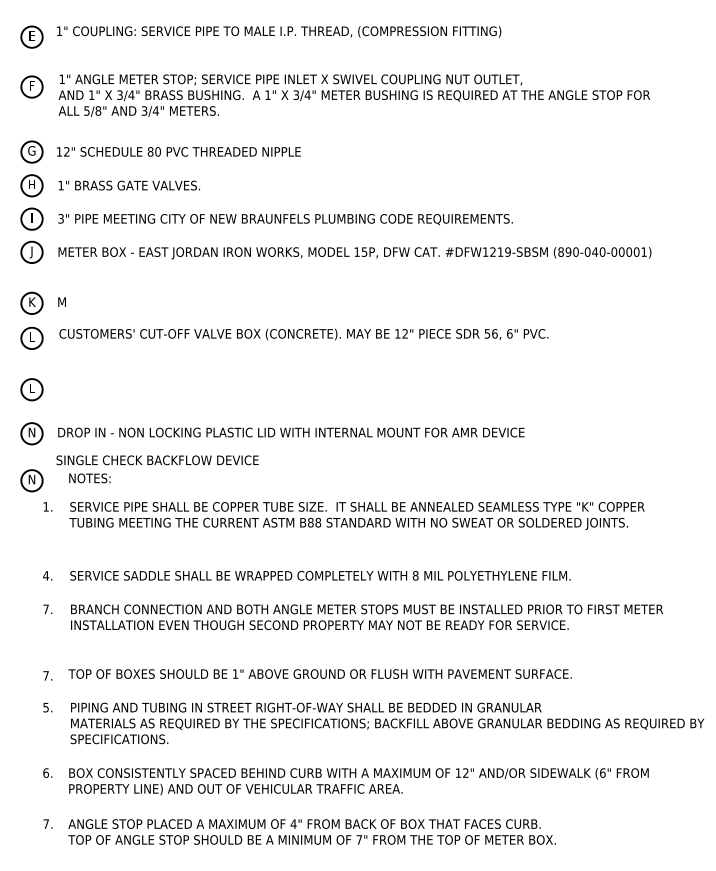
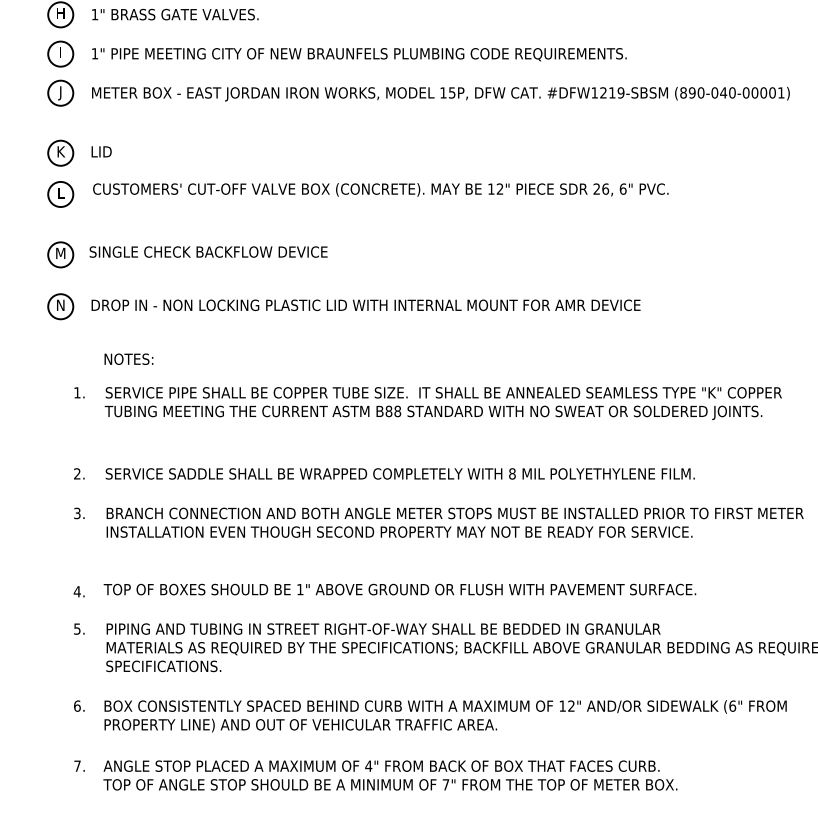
text: (60, 218) -> (94, 53), 3" -> 1"
text: (67, 301) -> (102, 151), M -> LID
text: (487, 333) -> (596, 188), 56, -> 26,
text: (31, 388) -> (60, 253), L -> M
text: (157, 460) -> (208, 252), moved
part: (31, 480) -> (60, 361), removed
text: (46, 575) -> (77, 473), 4. -> 2.
text: (45, 609) -> (76, 513), 7. -> 3.
text: (46, 675) -> (77, 591), 7. -> 4.

